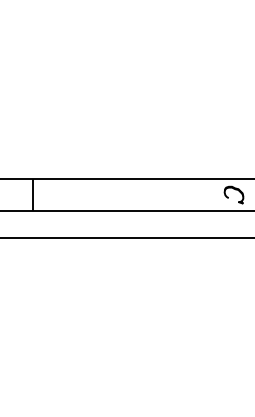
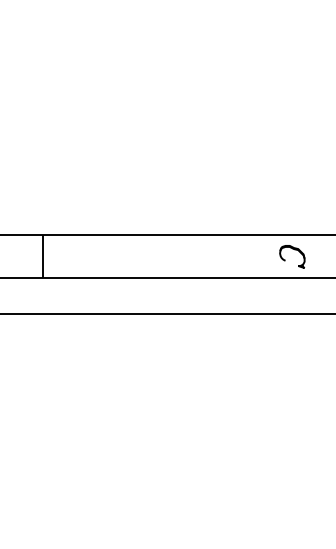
part: (235, 190) -> (294, 250), moved

